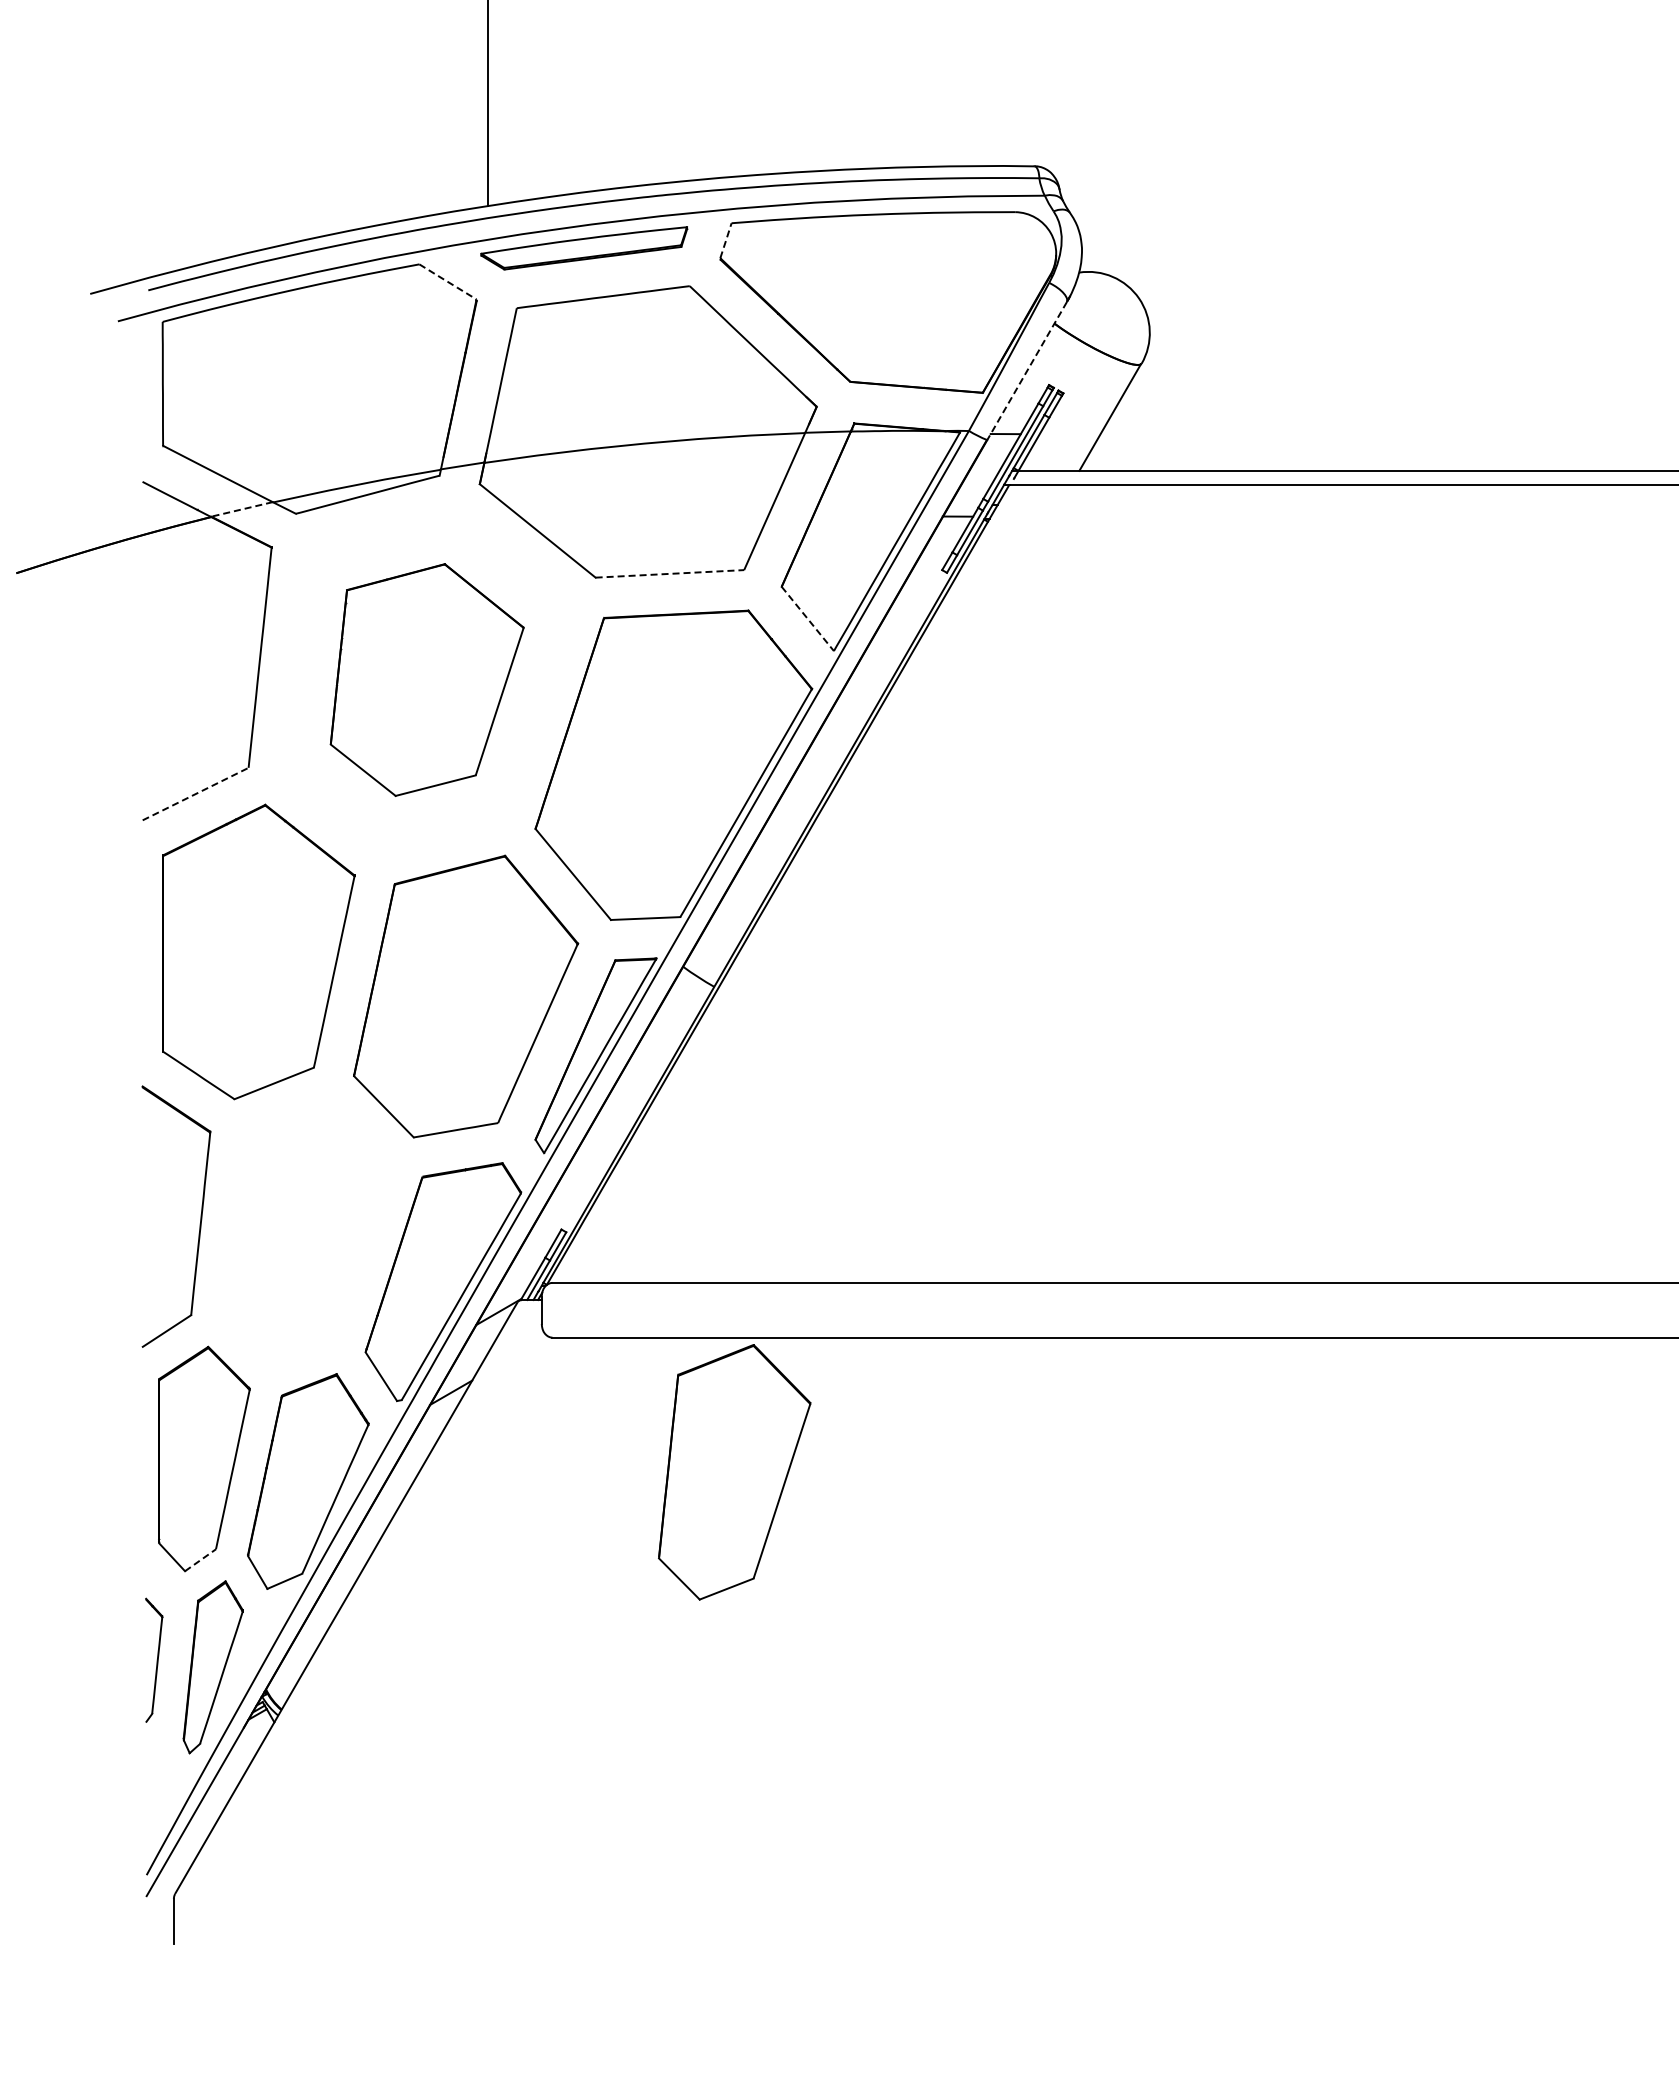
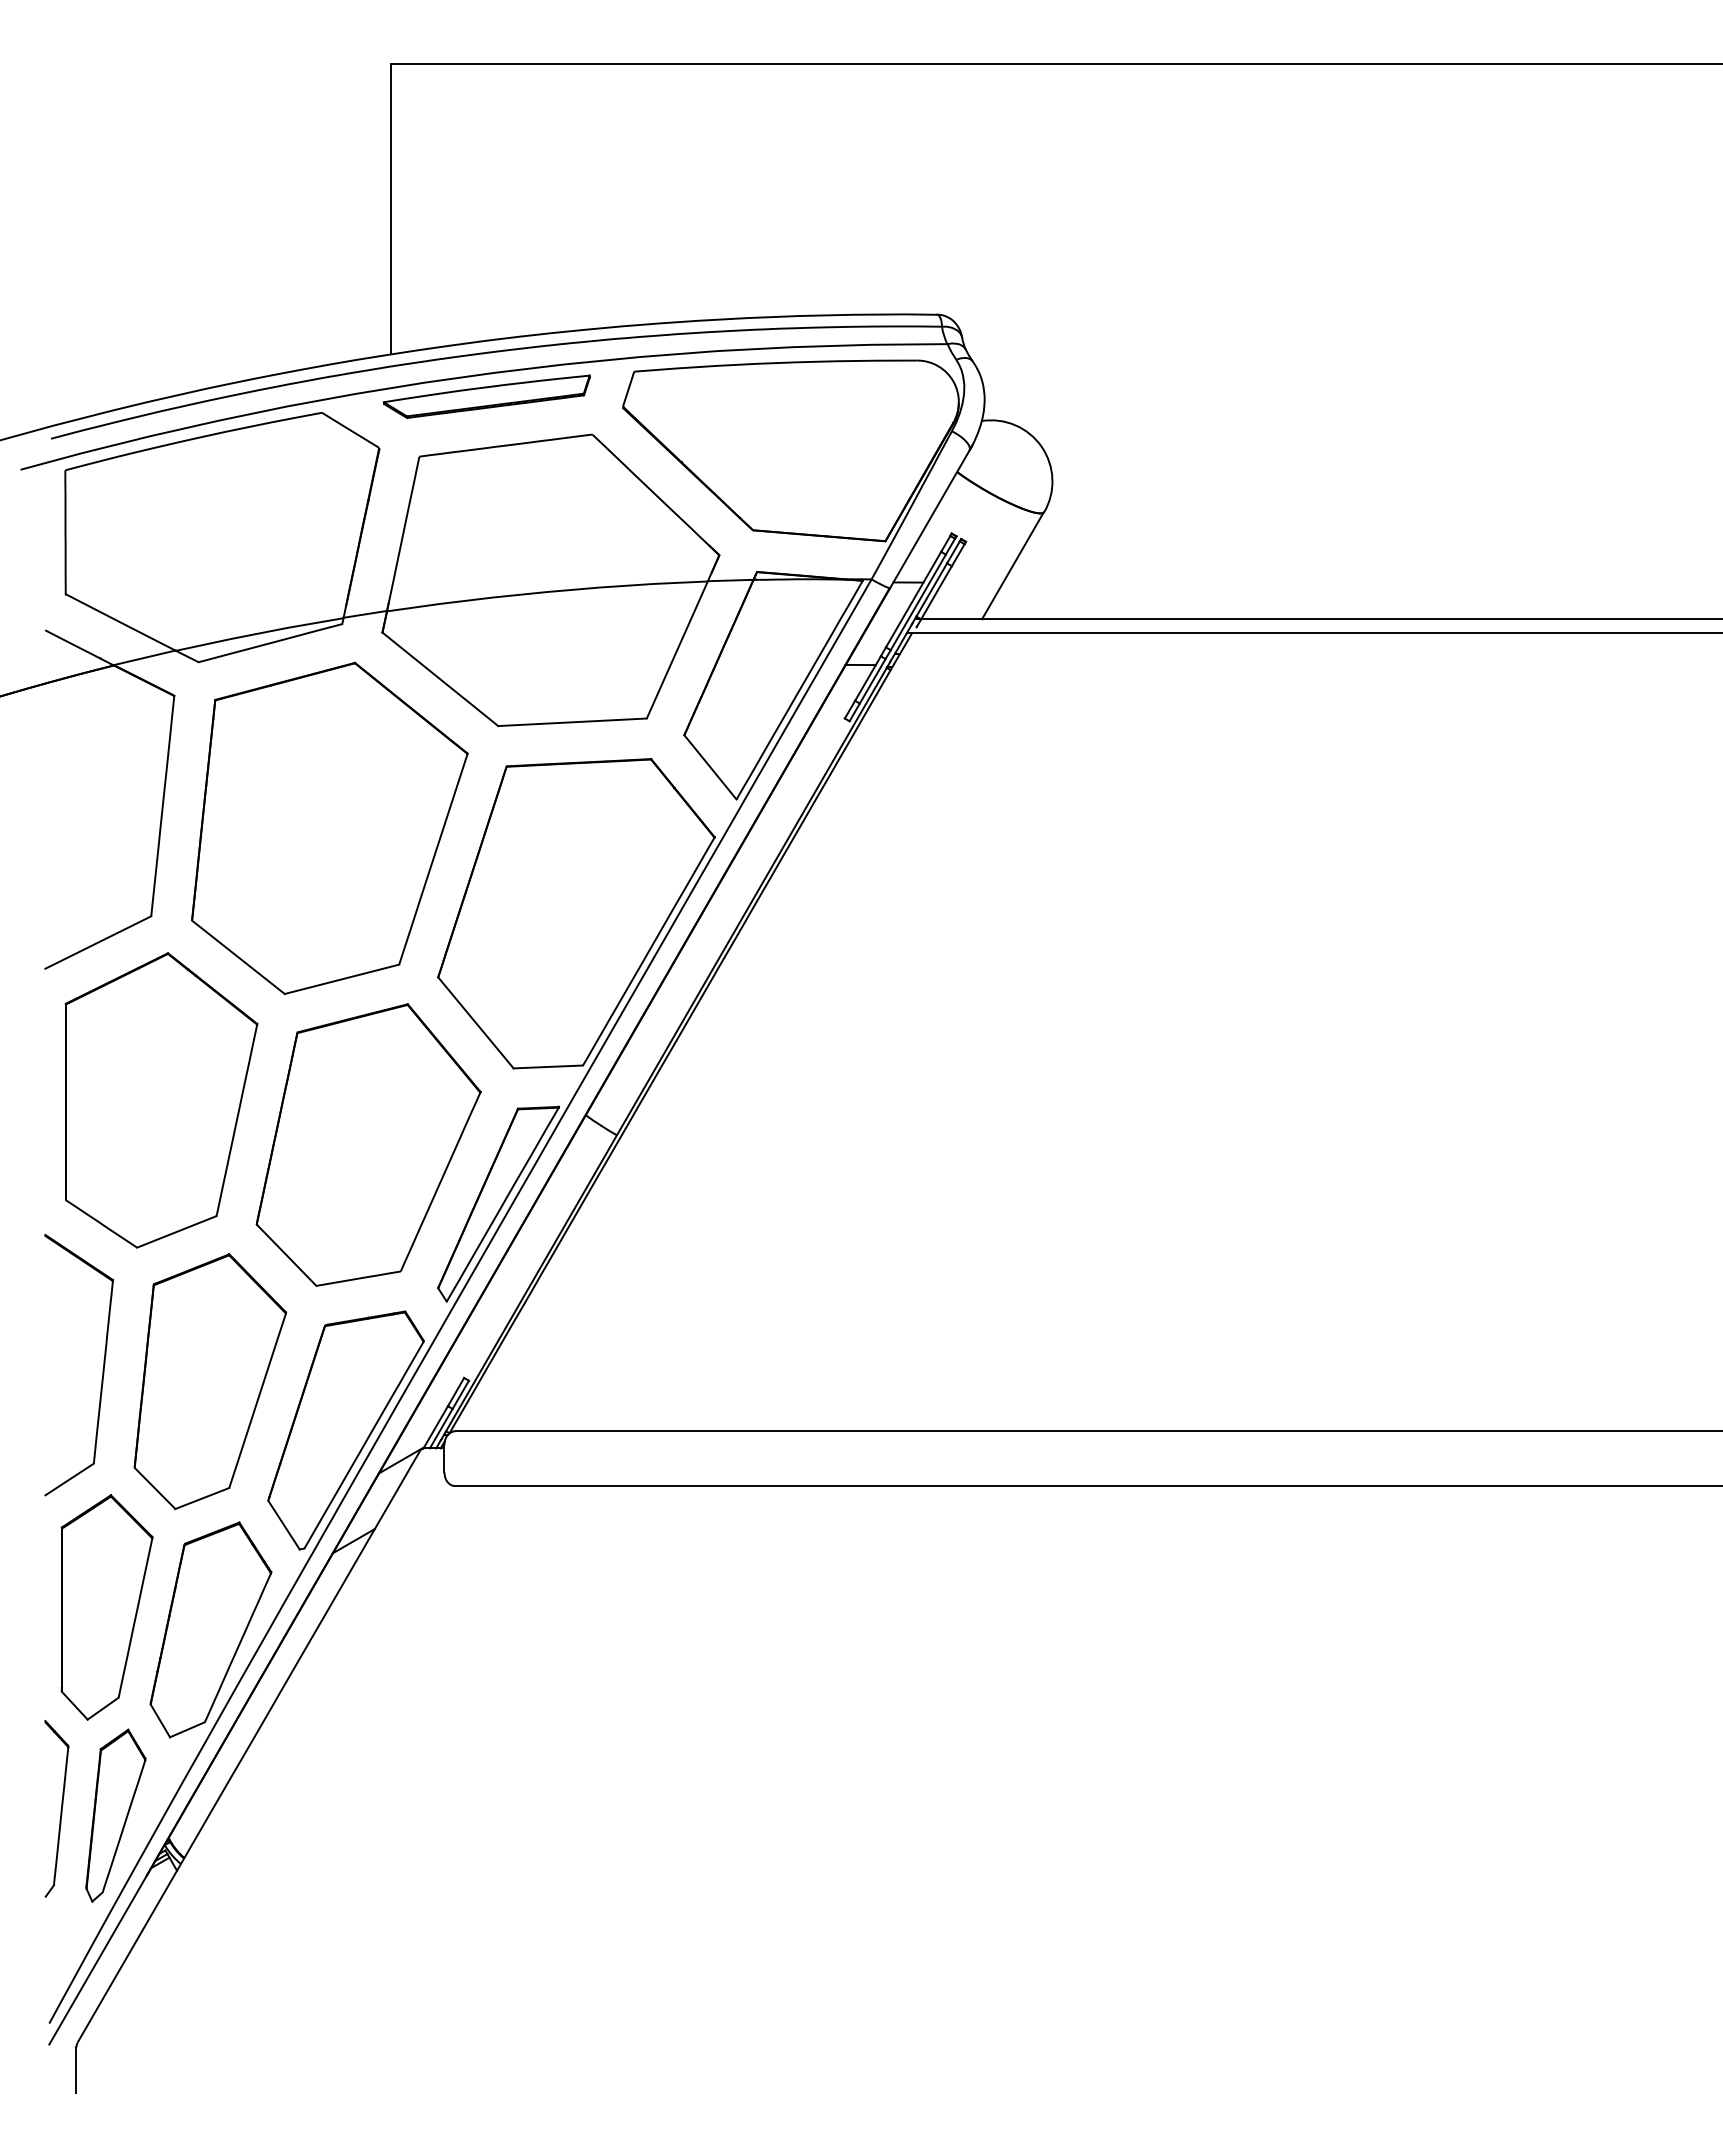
line: (725, 240) -> (628, 388), dashed -> solid
line: (447, 282) -> (350, 430), dashed -> solid
line: (1026, 371) -> (929, 519), dashed -> solid
line: (241, 509) -> (144, 657), dashed -> solid
line: (670, 574) -> (573, 722), dashed -> solid
line: (807, 619) -> (710, 767), dashed -> solid
part: (426, 680) -> (329, 828), size x1.43
line: (195, 794) -> (98, 942), dashed -> solid
part: (733, 1472) -> (209, 1381), moved
line: (200, 1560) -> (103, 1708), dashed -> solid
part: (153, 1660) -> (56, 1808), size x1.43

